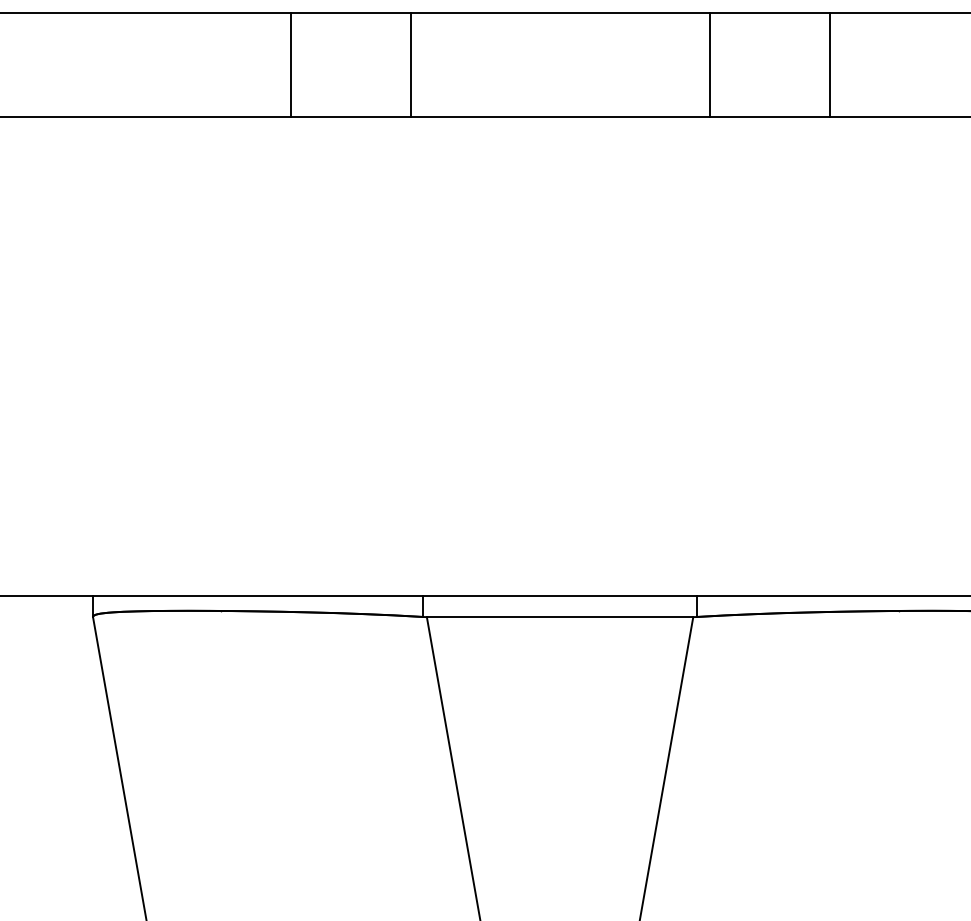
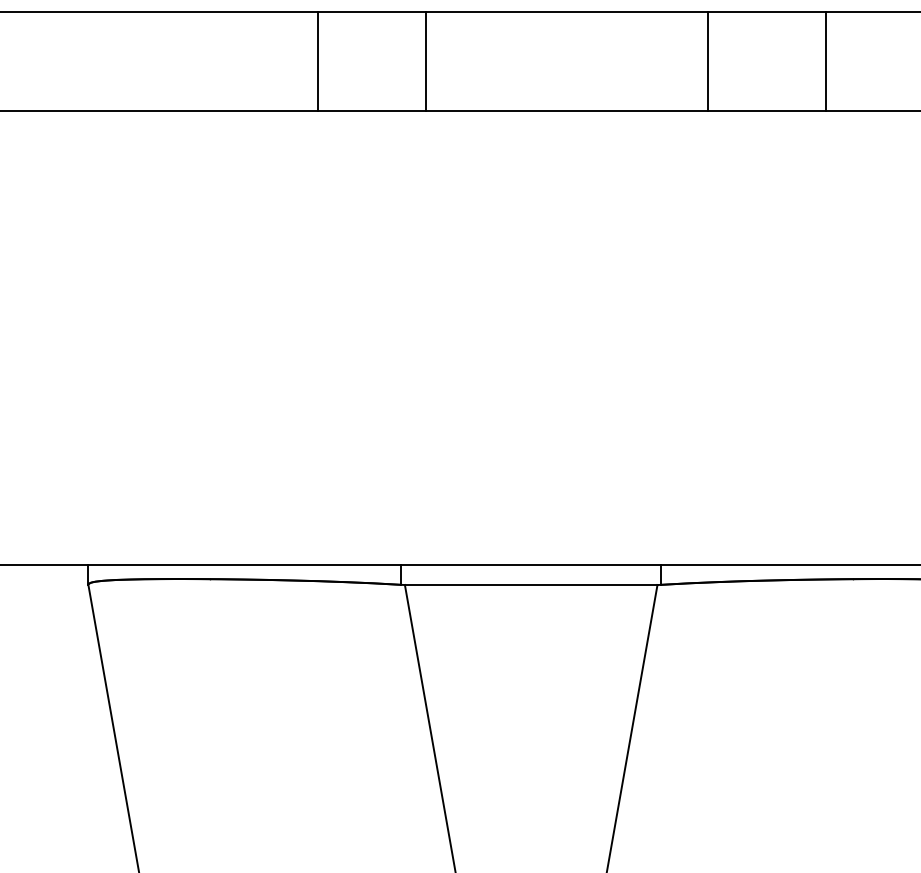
line: (291, 64) -> (318, 61), moved
line: (410, 64) -> (426, 61), moved
line: (710, 64) -> (707, 61), moved
line: (829, 64) -> (825, 61), moved

